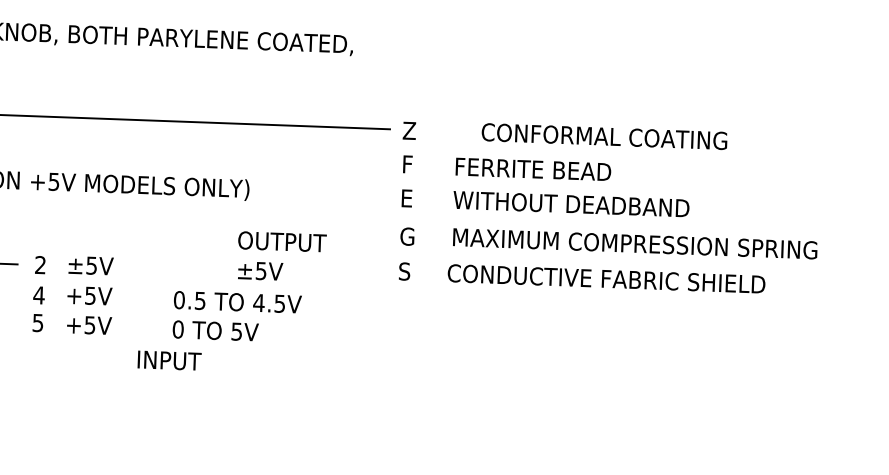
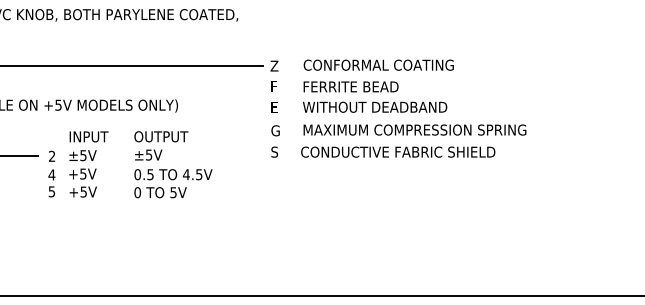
text: (604, 135) -> (378, 64), moved
text: (282, 256) -> (161, 145), moved
text: (168, 360) -> (88, 136), moved

